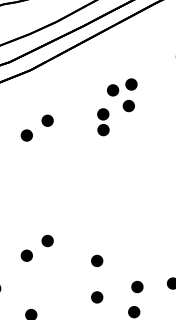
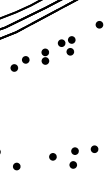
part: (103, 121) -> (45, 56), moved
part: (36, 247) -> (19, 129), removed
part: (96, 260) -> (52, 136), removed

